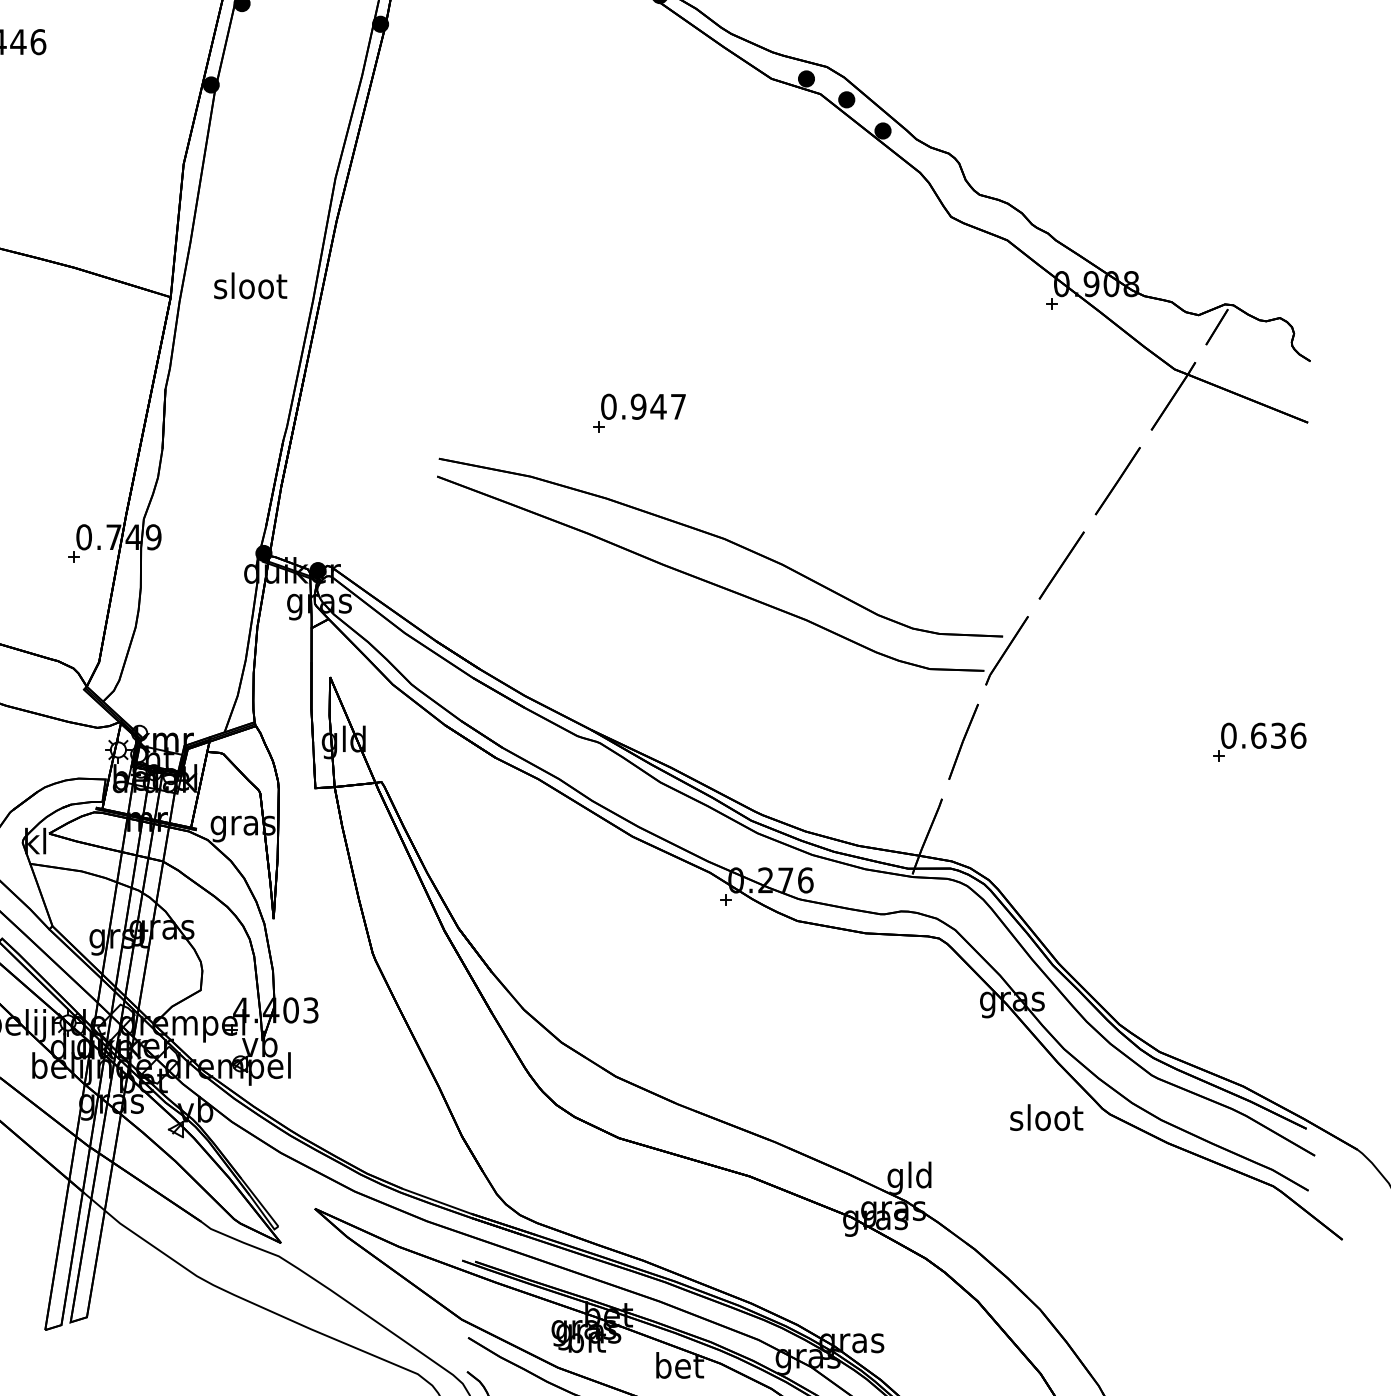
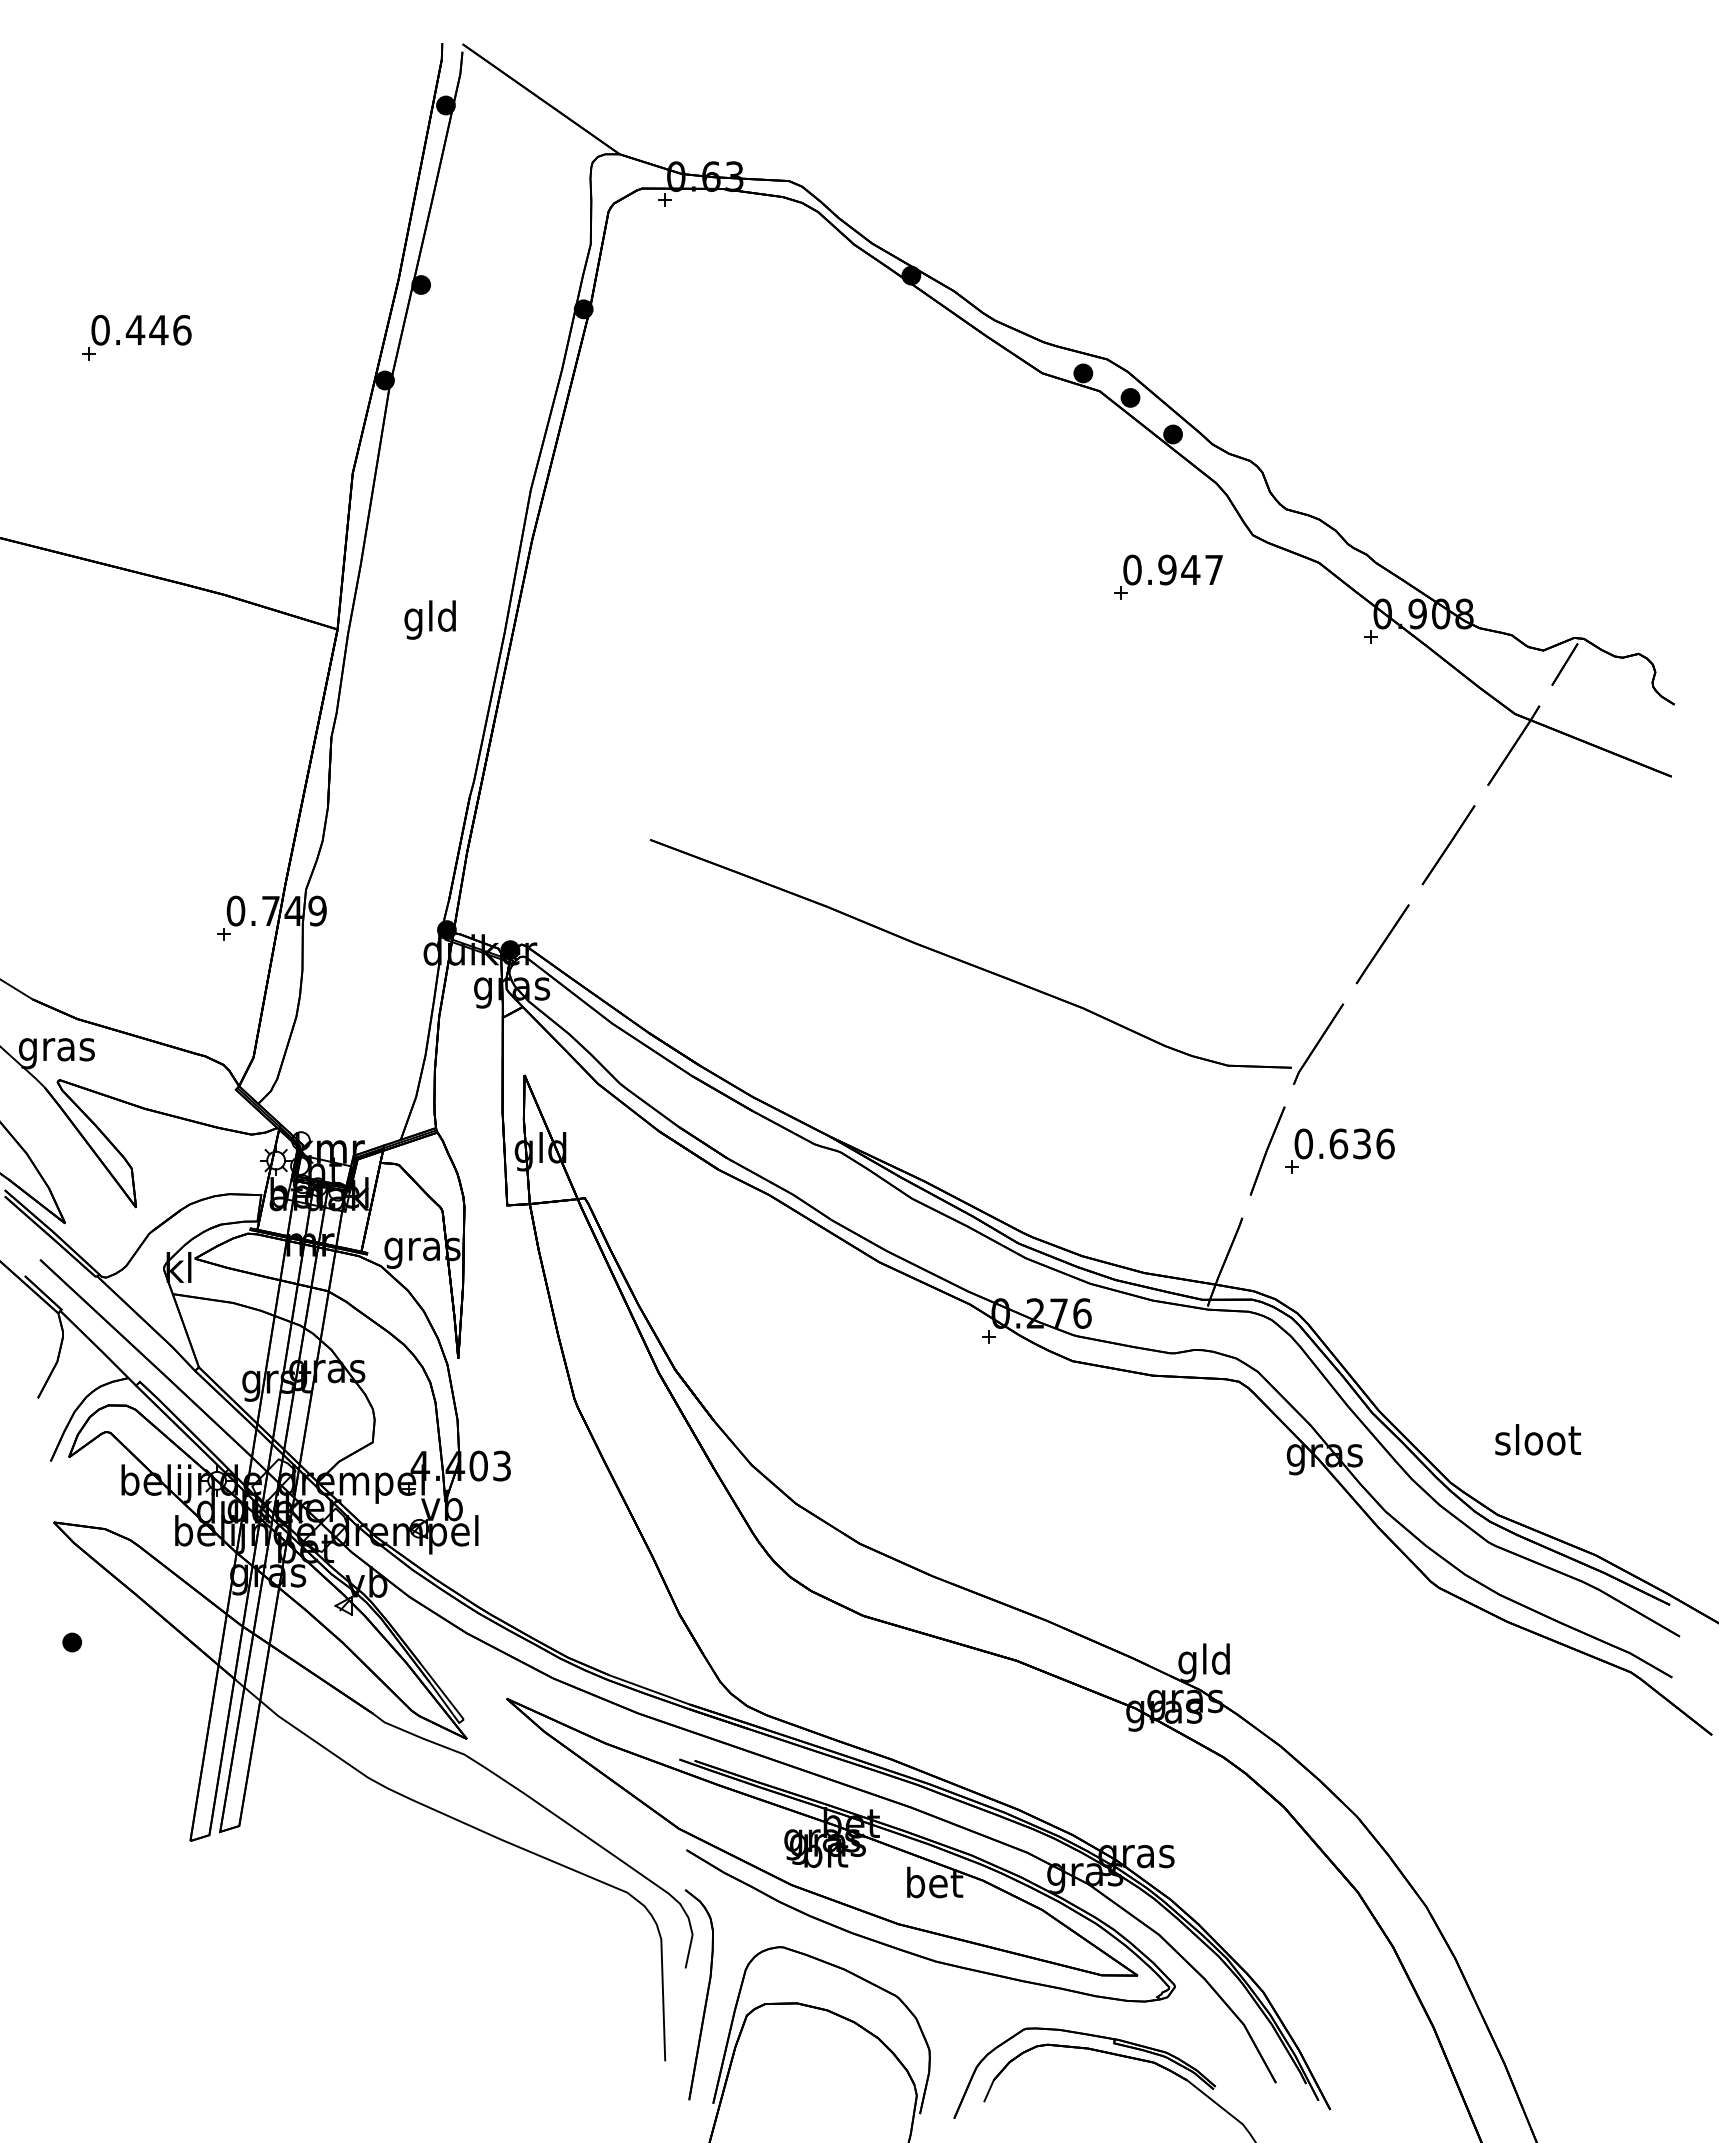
text: (250, 288) -> (431, 619), sloot -> gld
part: (639, 412) -> (1168, 576), moved
part: (722, 539) -> (984, 913), removed
part: (1259, 741) -> (1339, 1150), moved
text: (1046, 1117) -> (1537, 1439), moved

